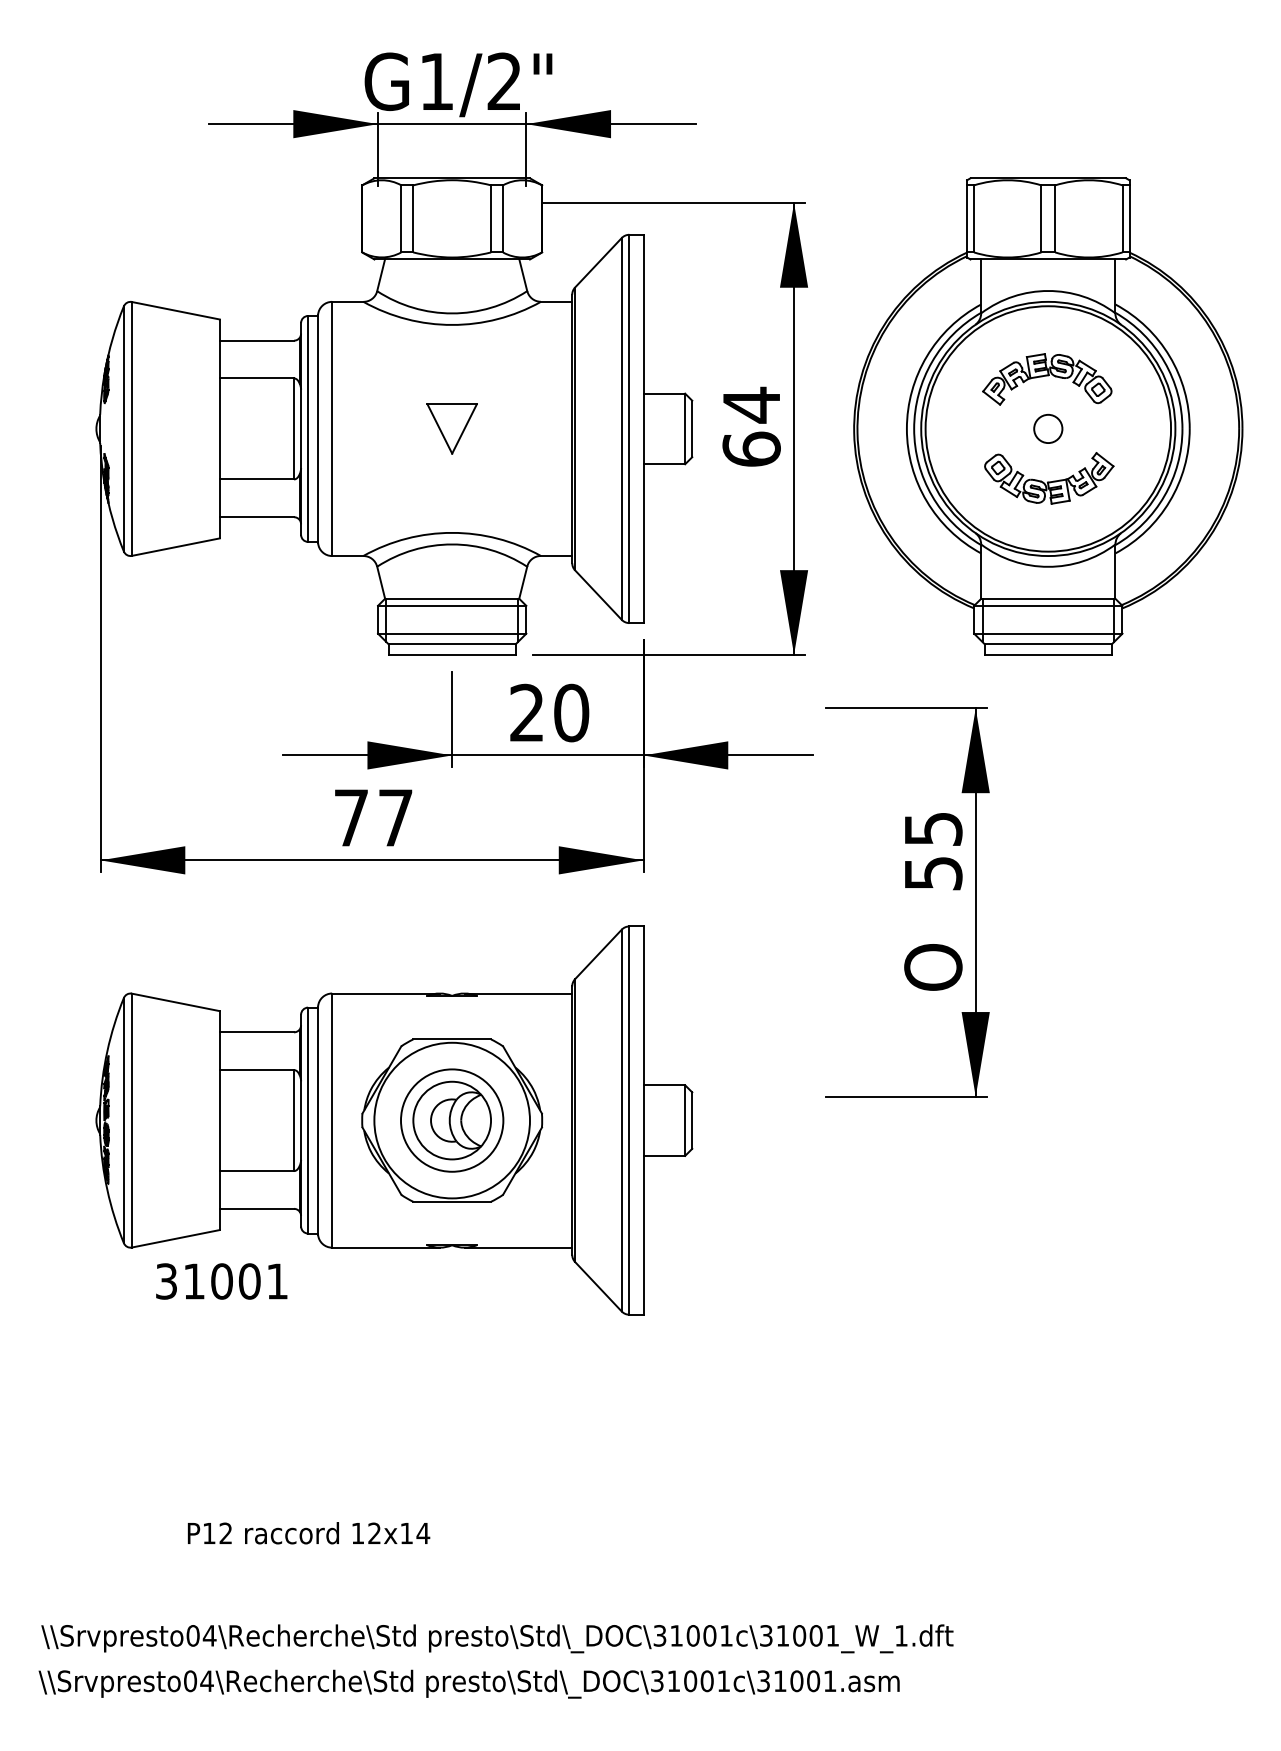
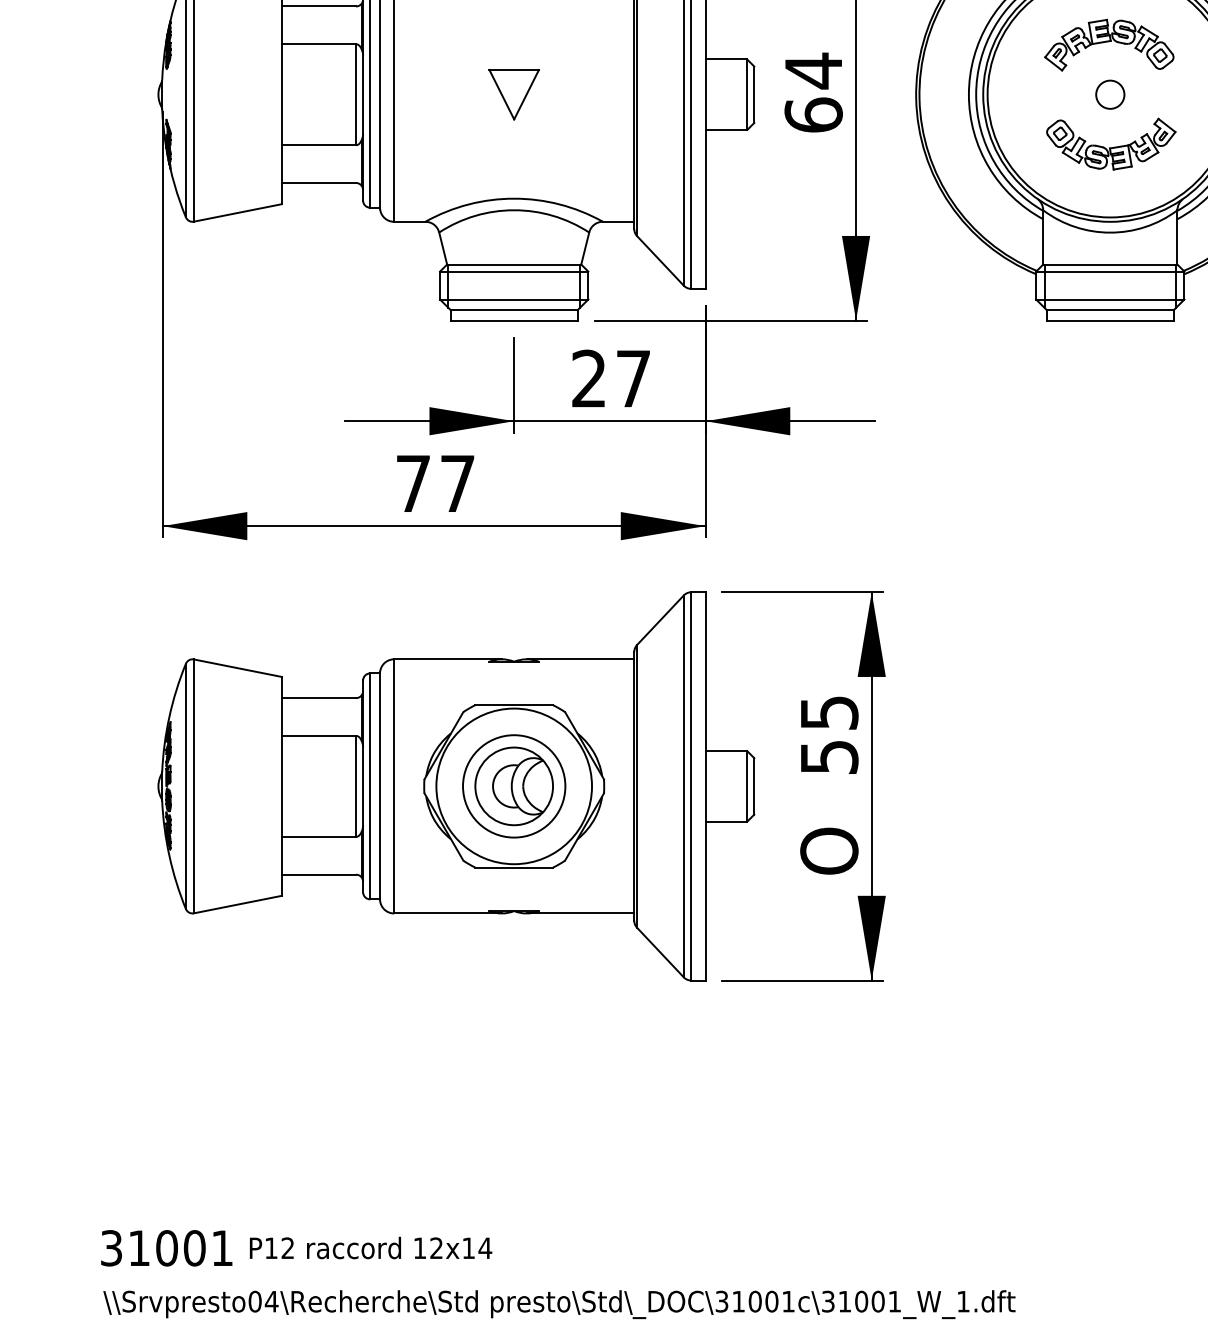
text: (571, 712) -> (633, 378), 20 -> 27
part: (907, 887) -> (803, 771), moved
text: (221, 1281) -> (166, 1248), moved
text: (308, 1533) -> (370, 1248), moved

